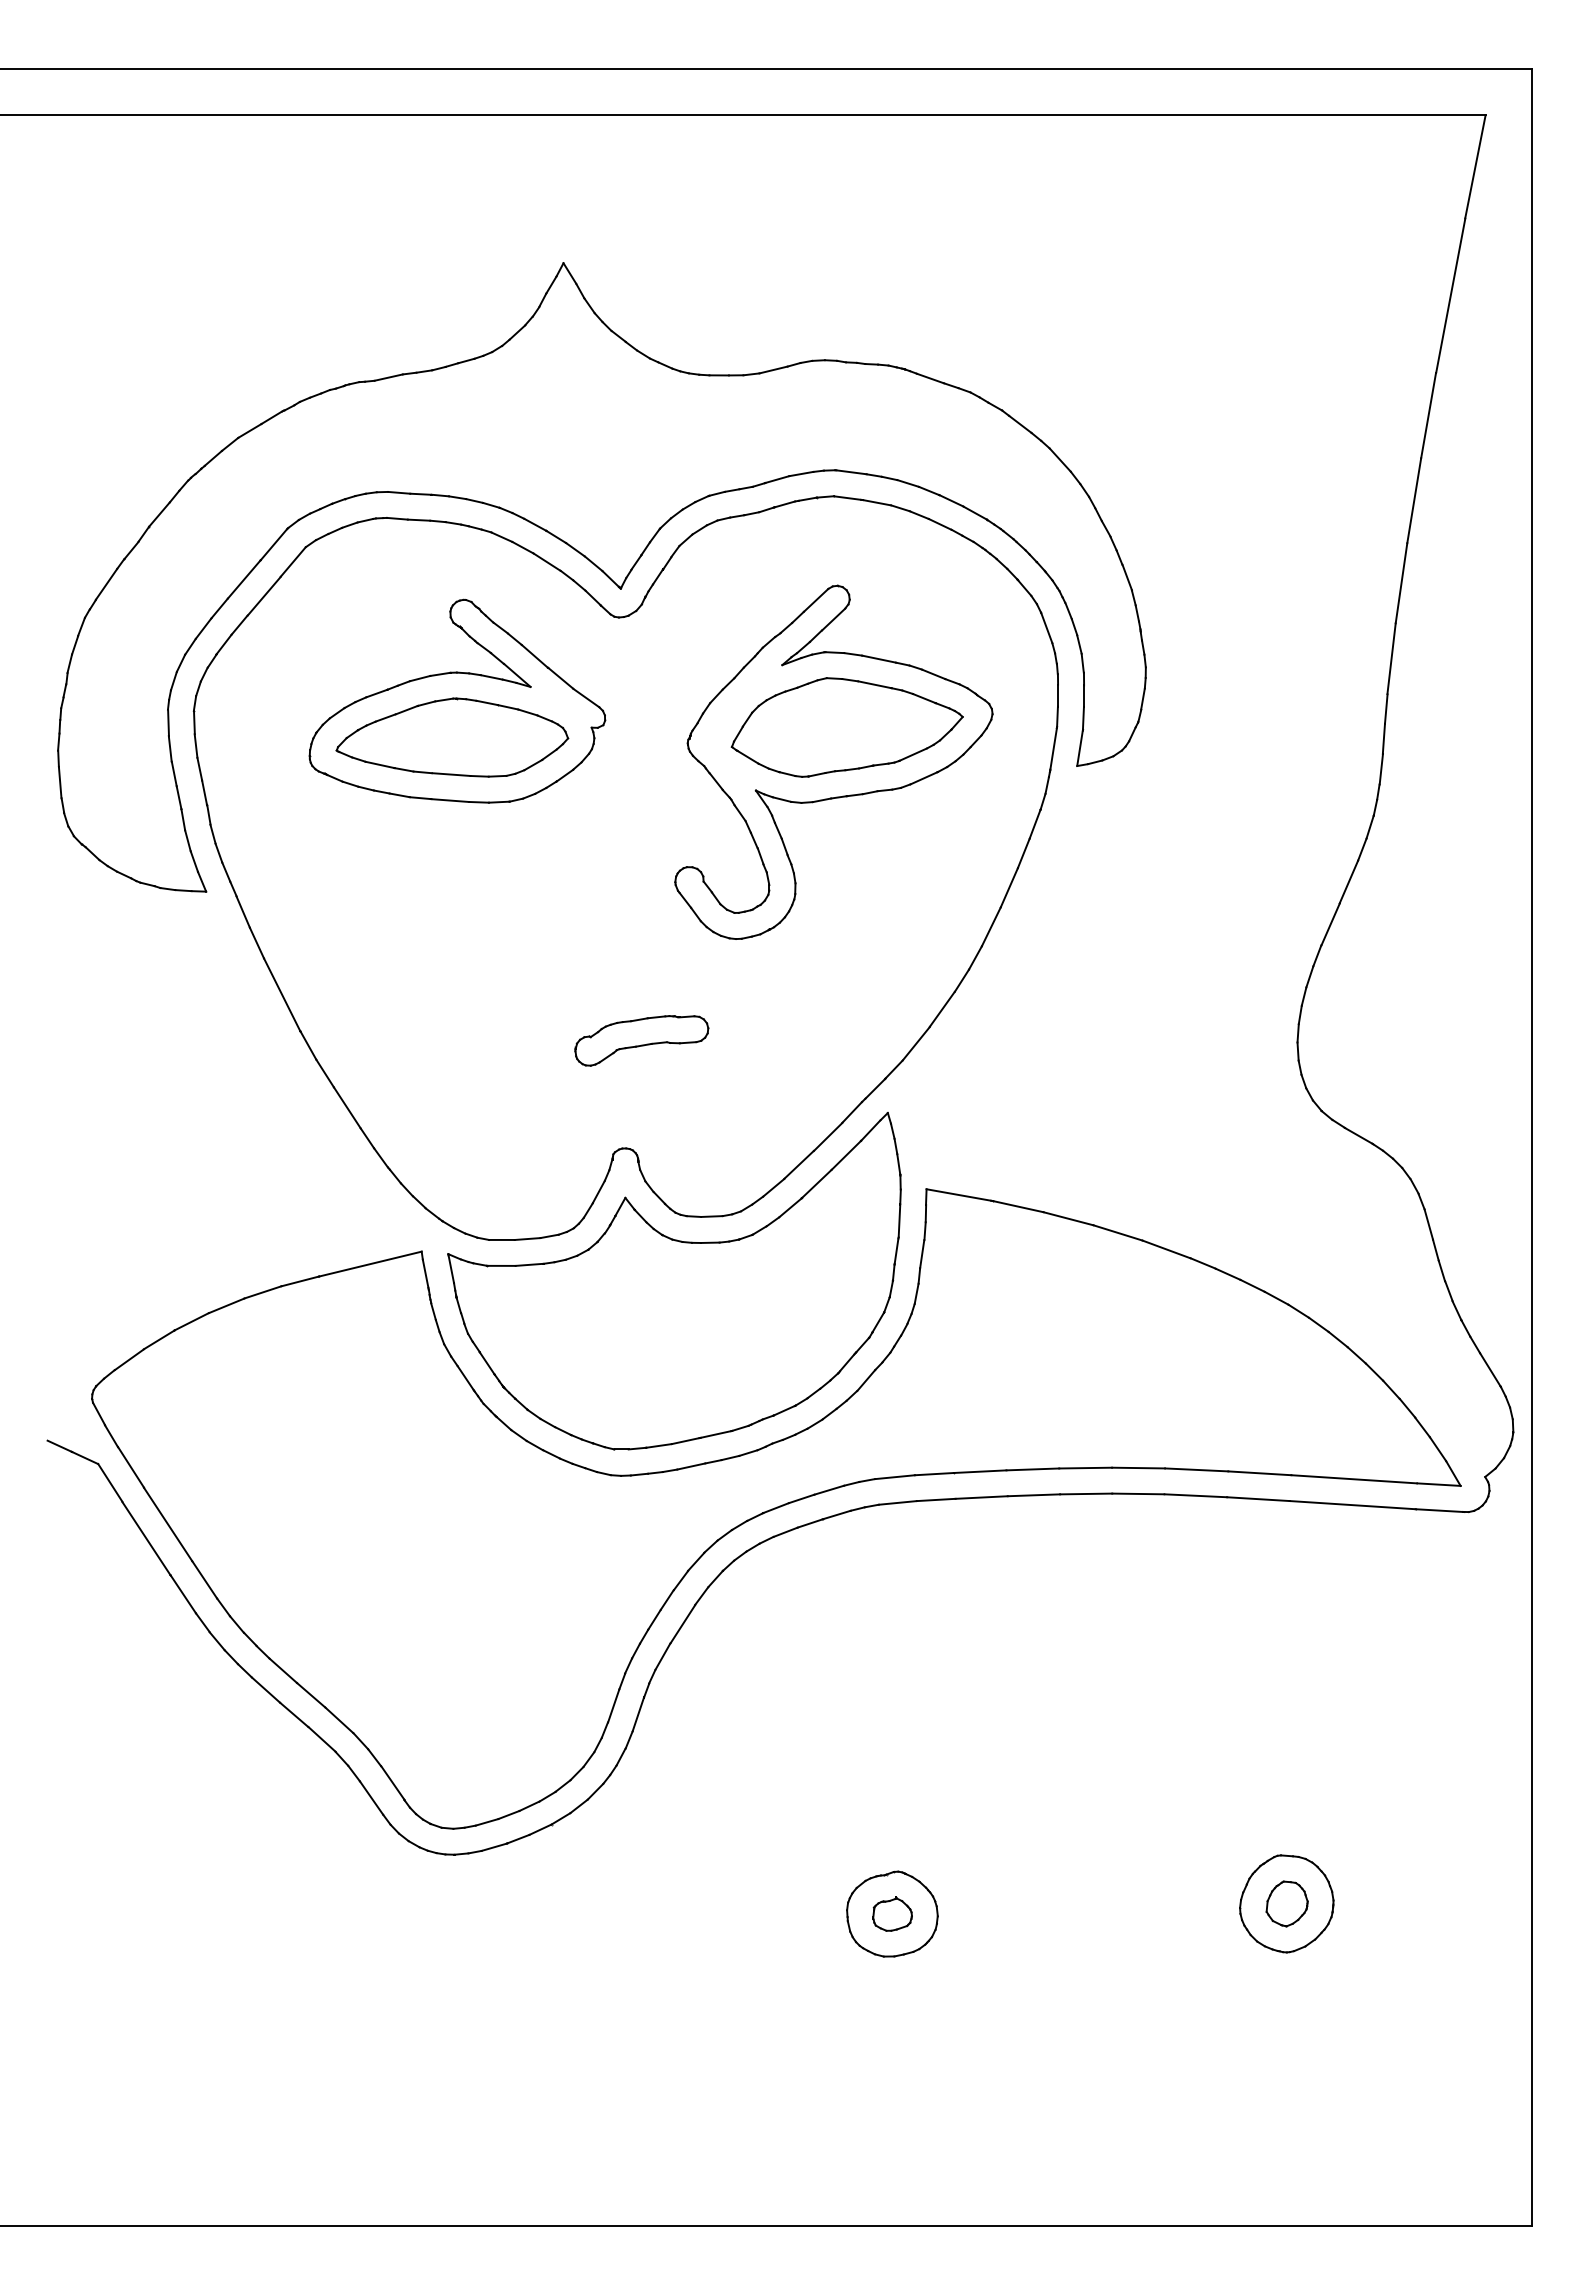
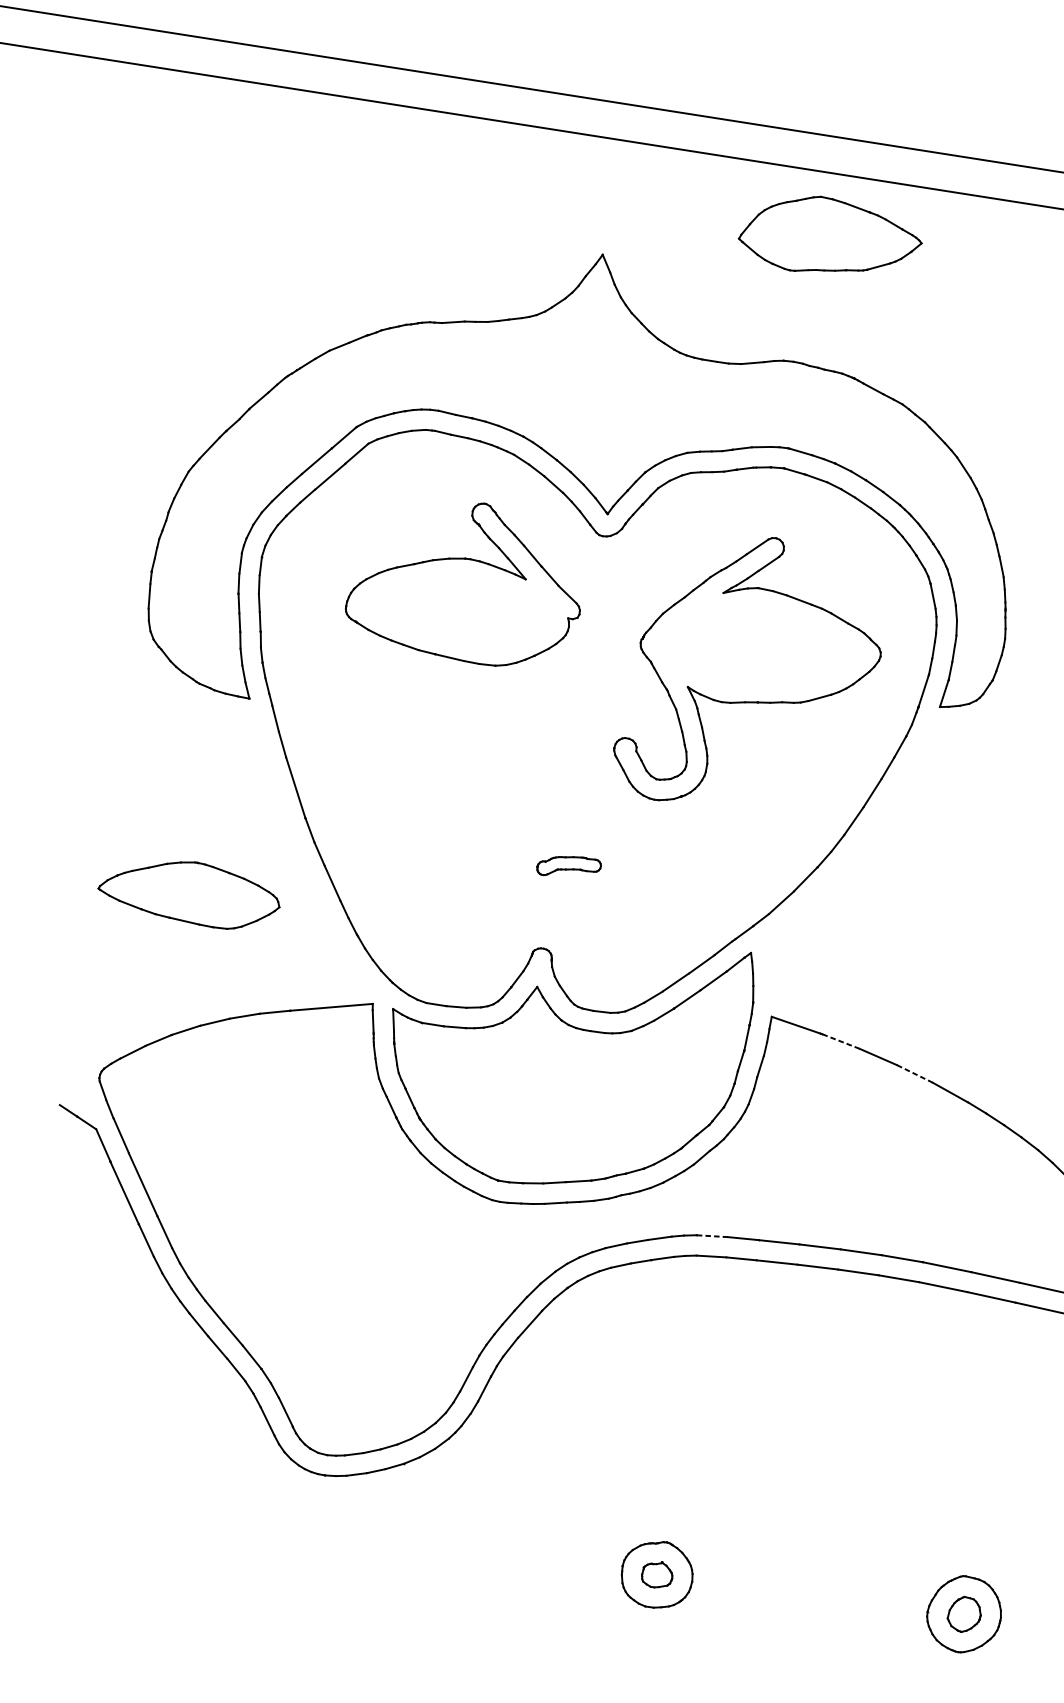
part: (846, 727) -> (830, 237), moved
part: (452, 737) -> (189, 892), moved
part: (641, 1040) -> (568, 866), size x0.6
line: (1018, 1206) -> (840, 1041), solid -> dashed
line: (1118, 1232) -> (915, 1073), solid -> dashed
line: (895, 1477) -> (712, 1236), solid -> dashed

